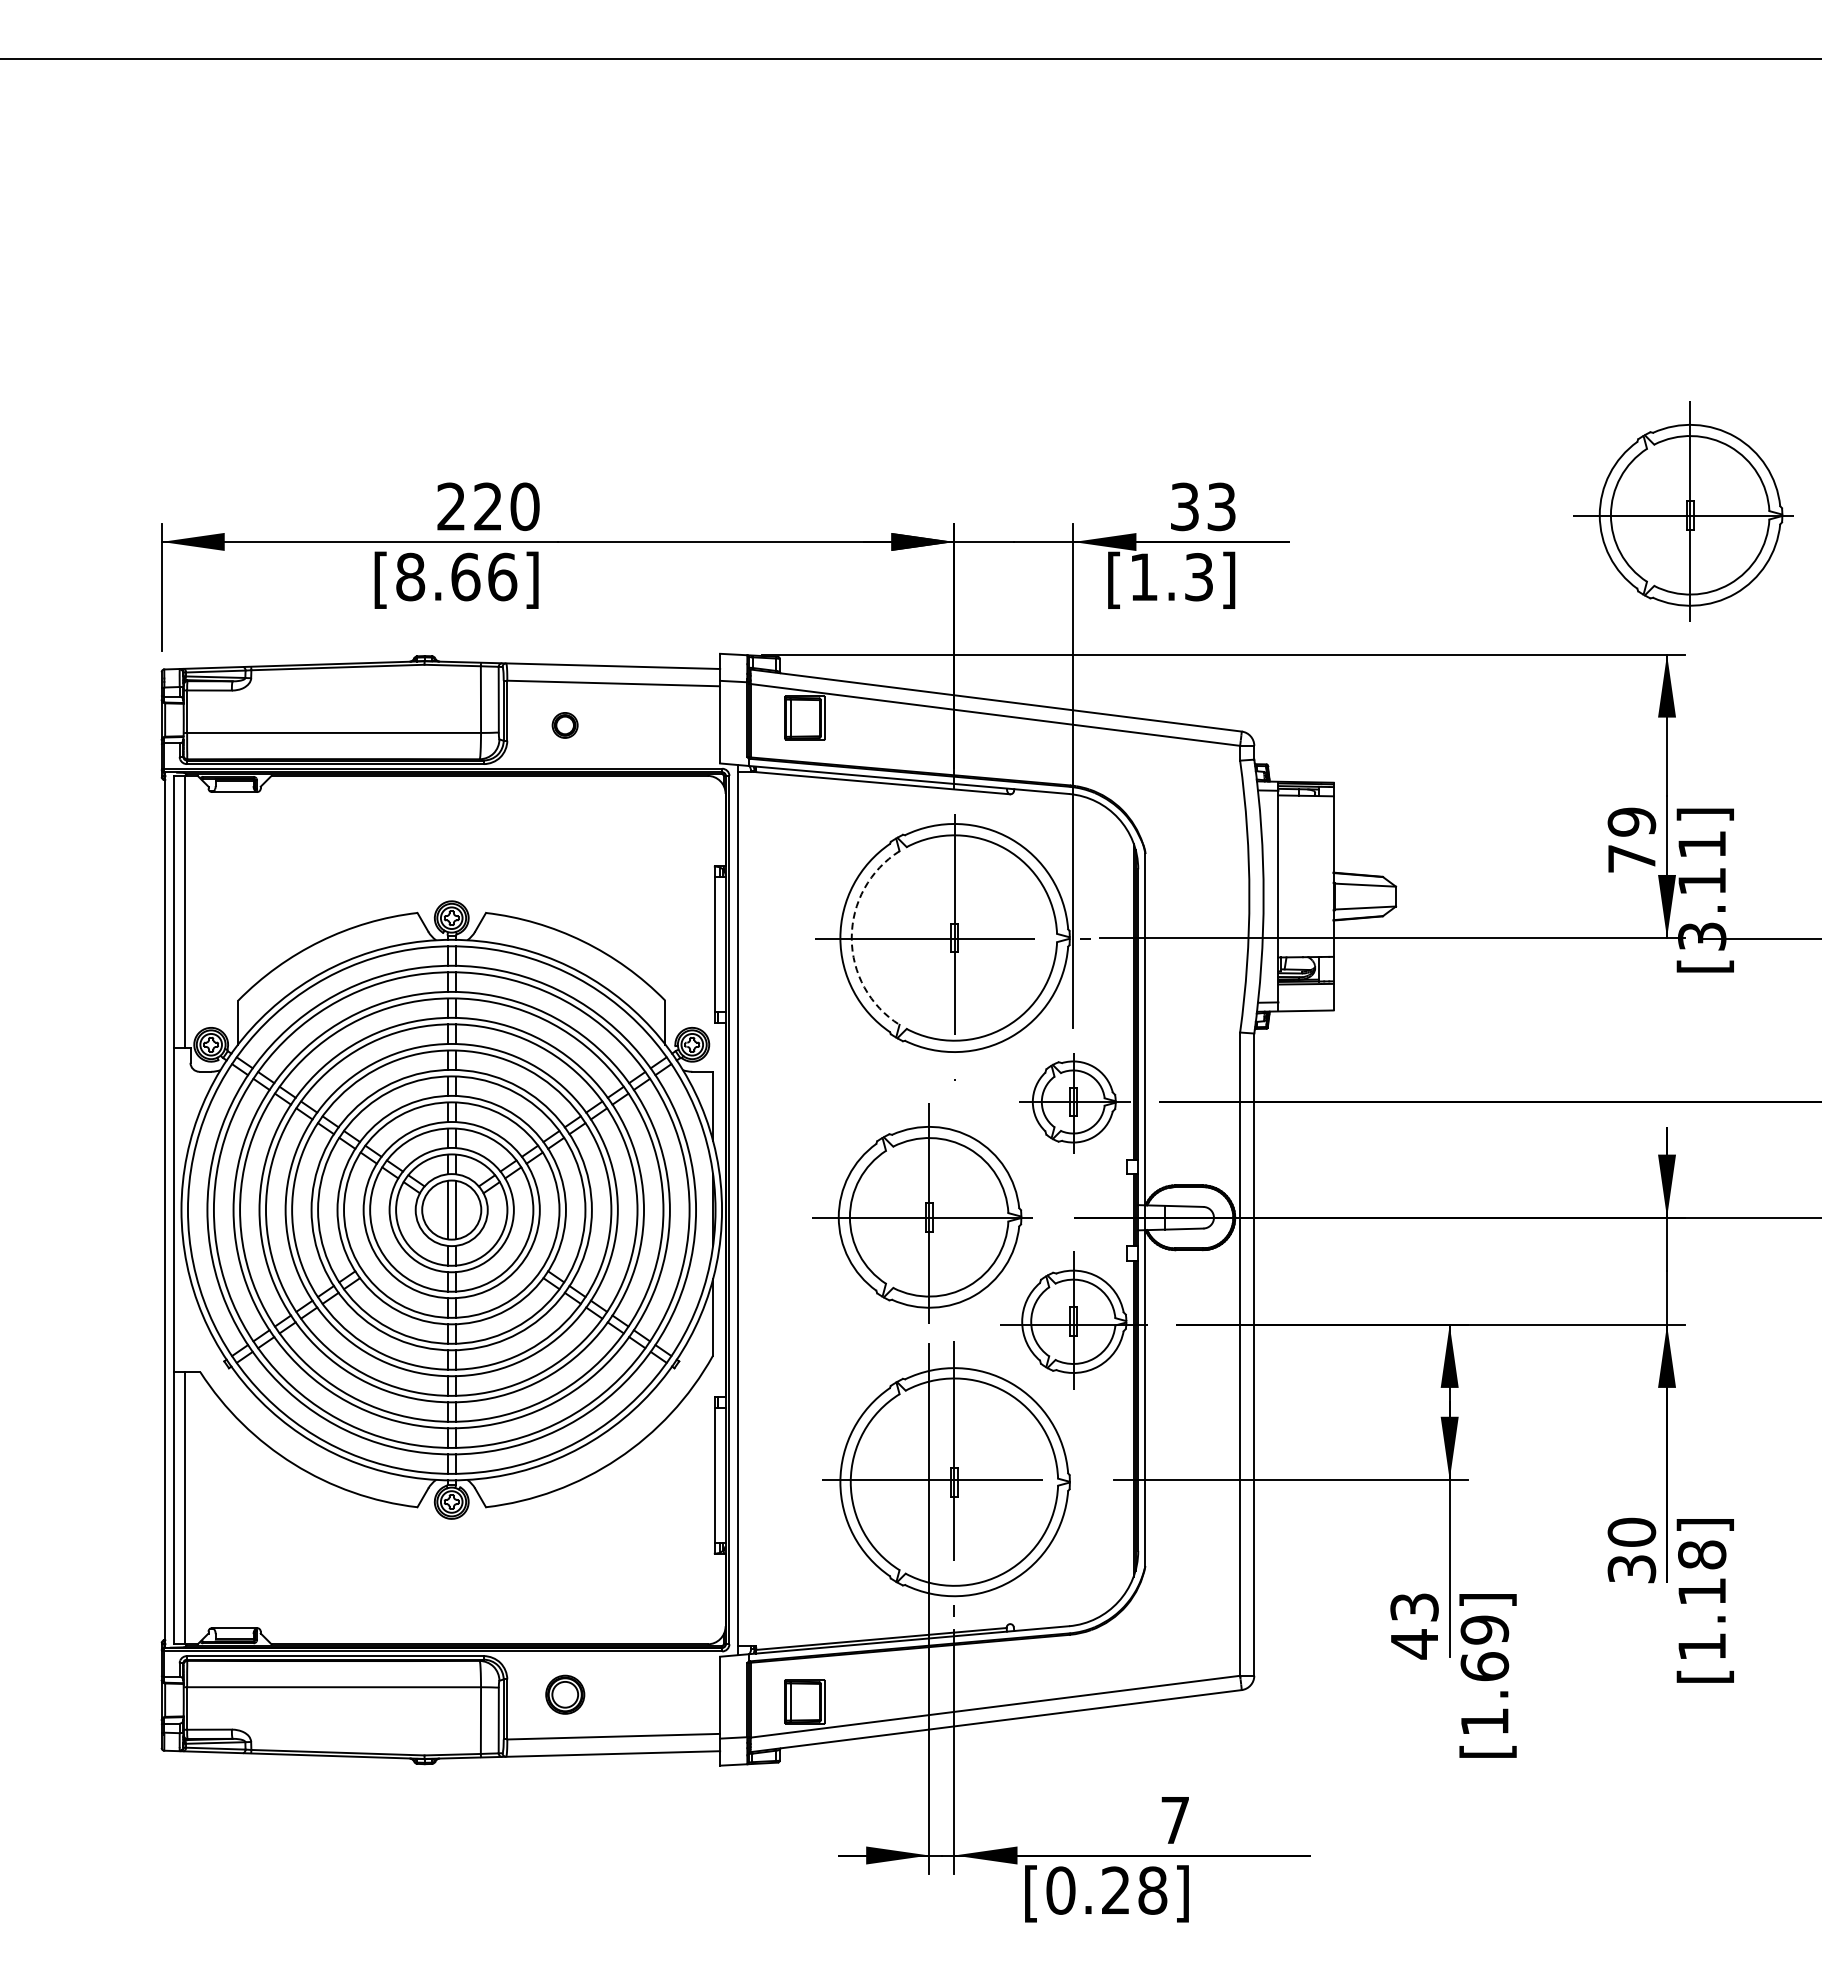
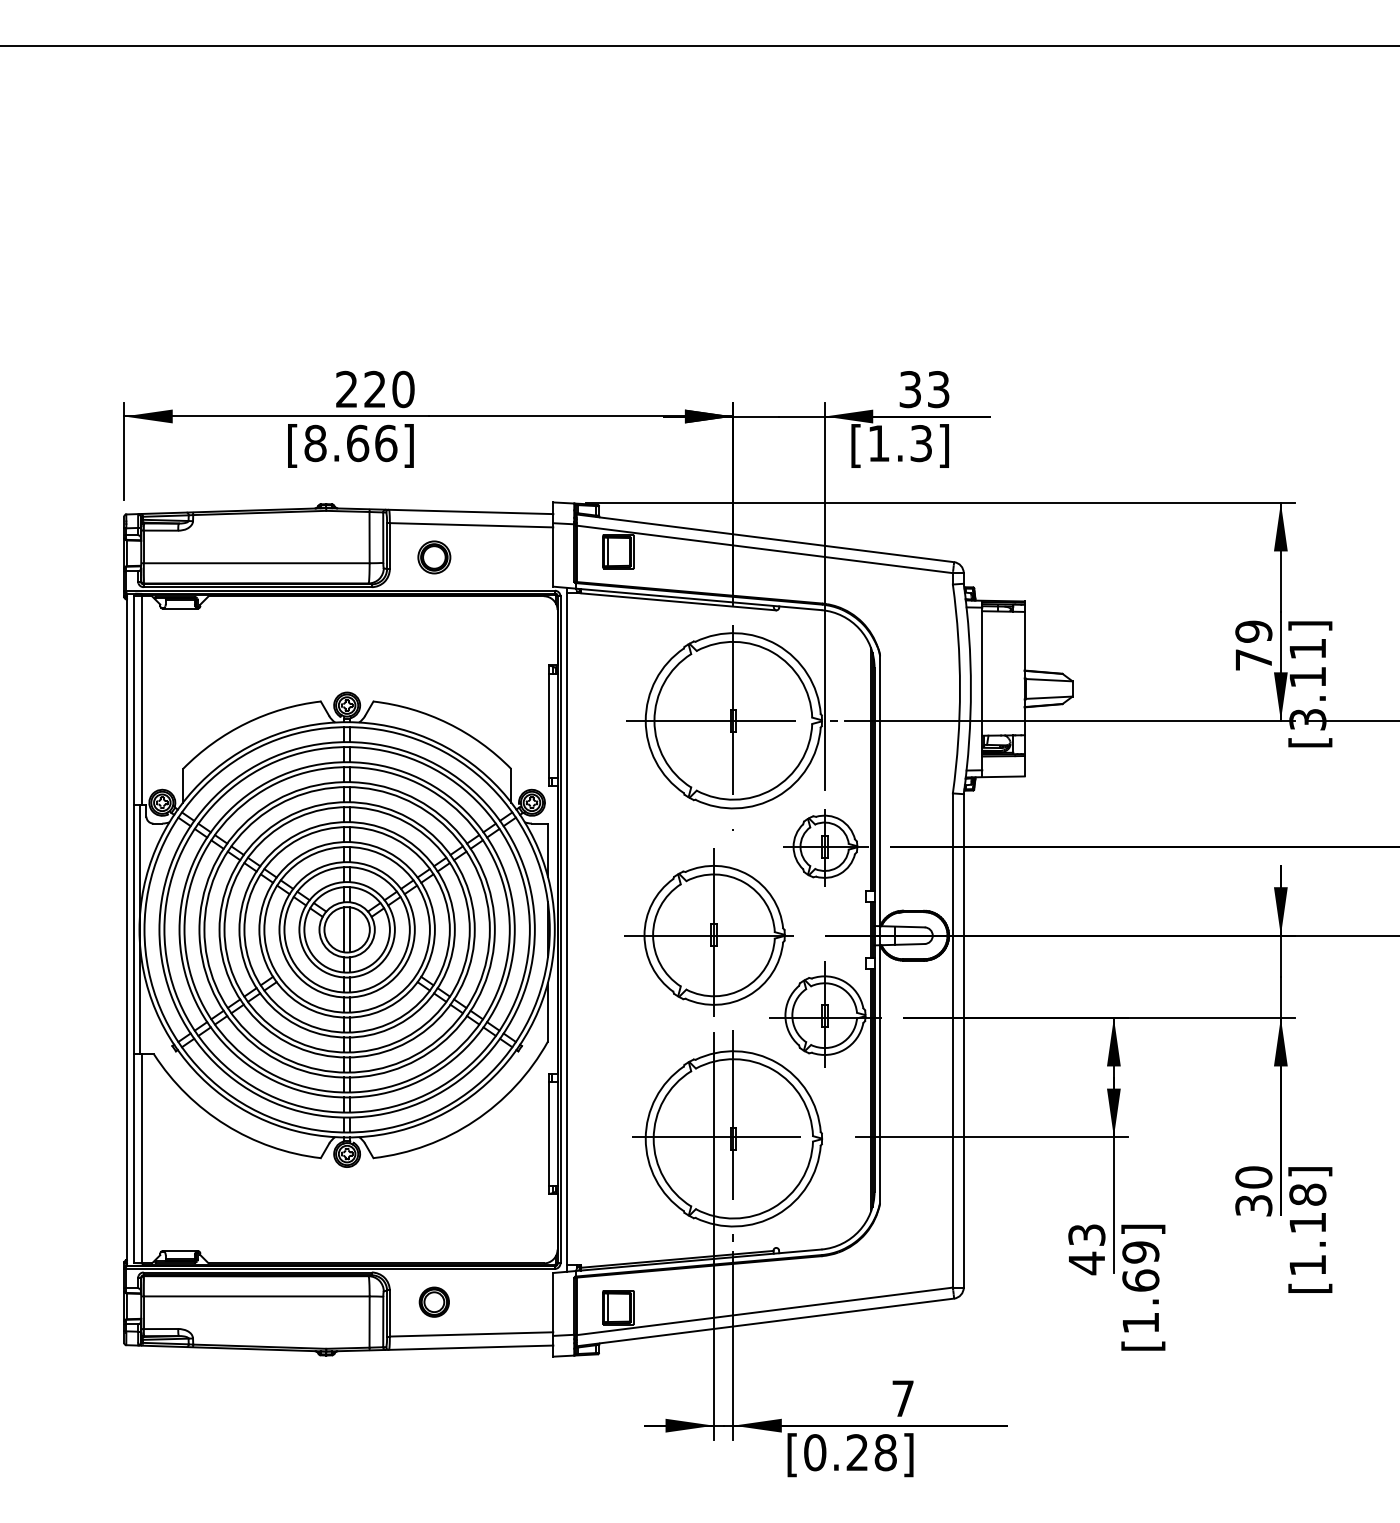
part: (1683, 511) -> (1293, 393), removed
part: (564, 725) -> (433, 557), size x1.67
arc: (851, 938) -> (654, 721), dashed -> solid
line: (181, 1209) -> (139, 929), added

